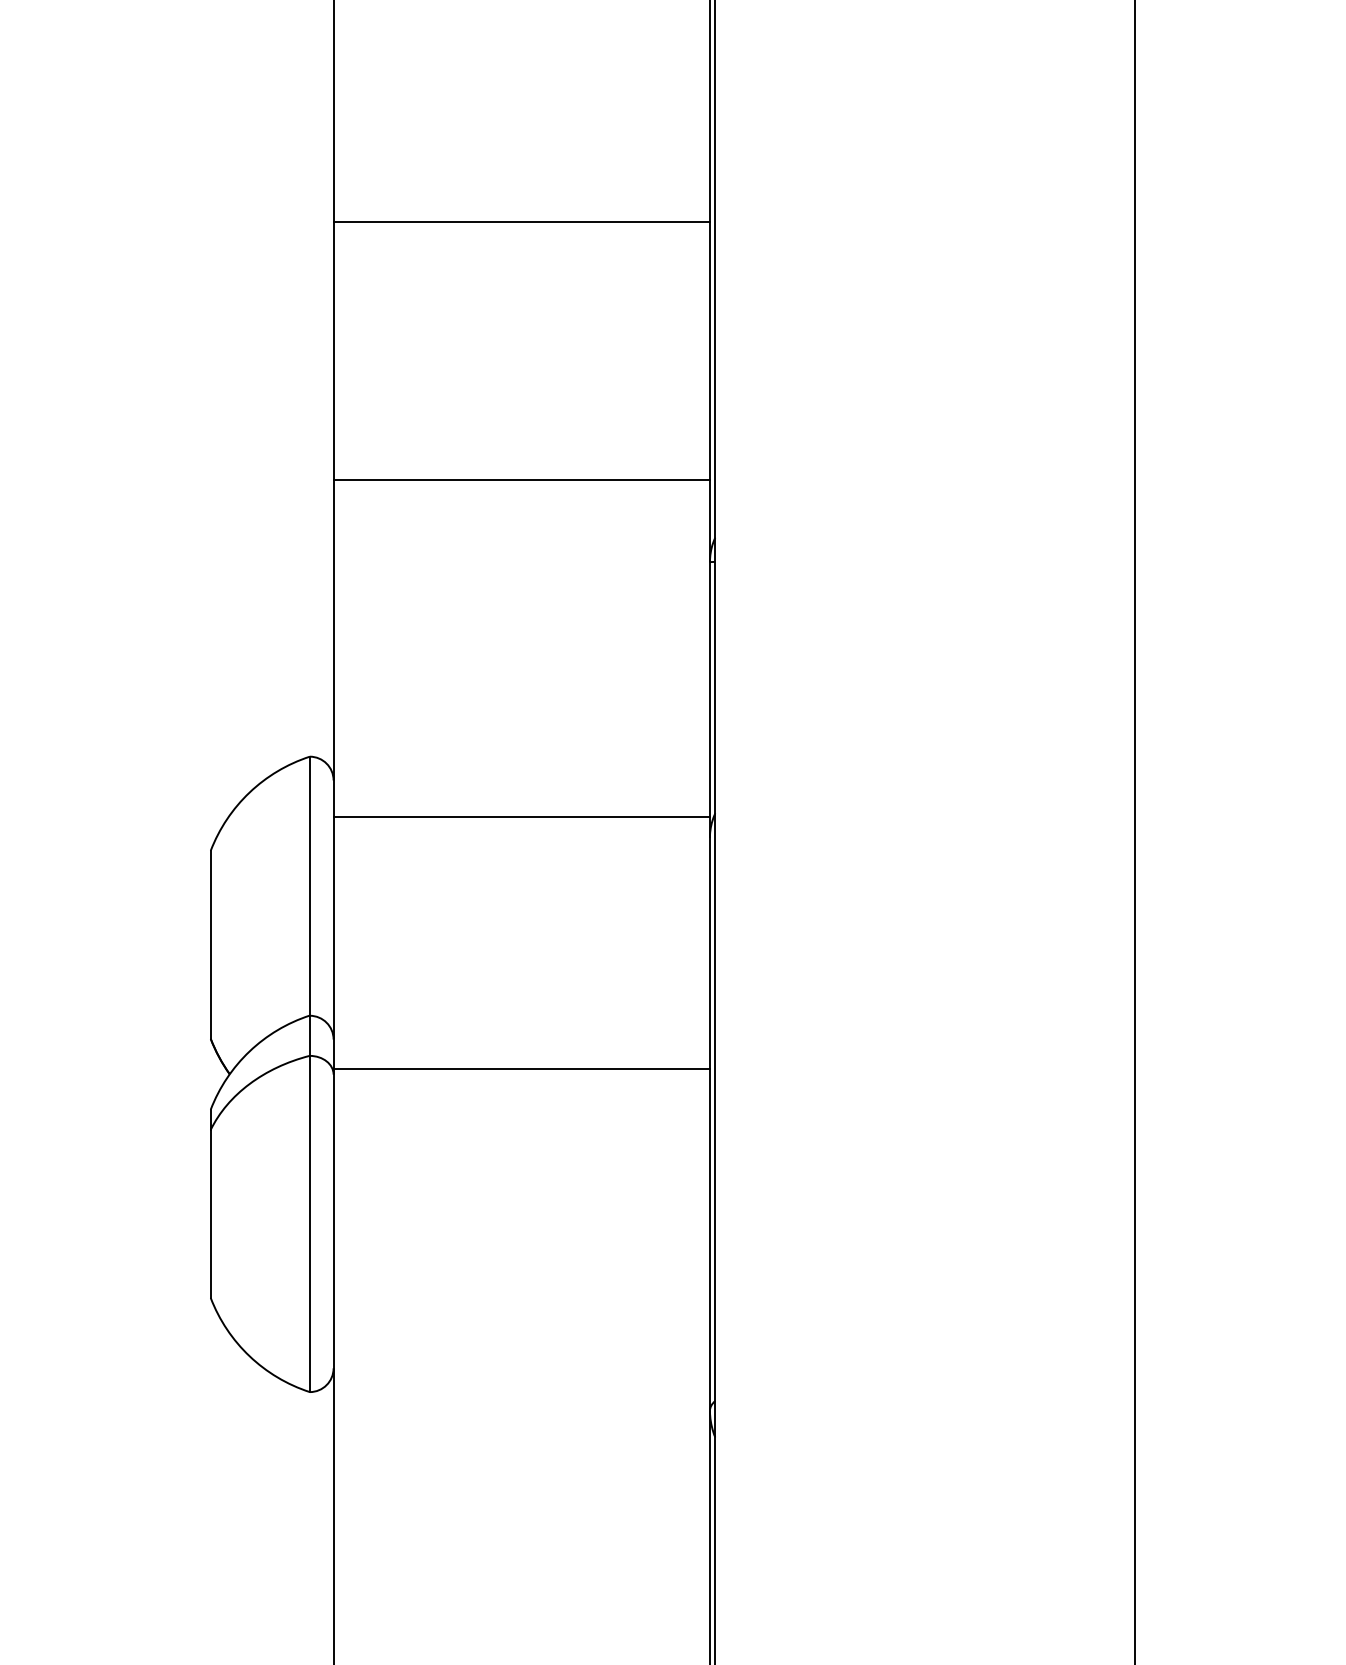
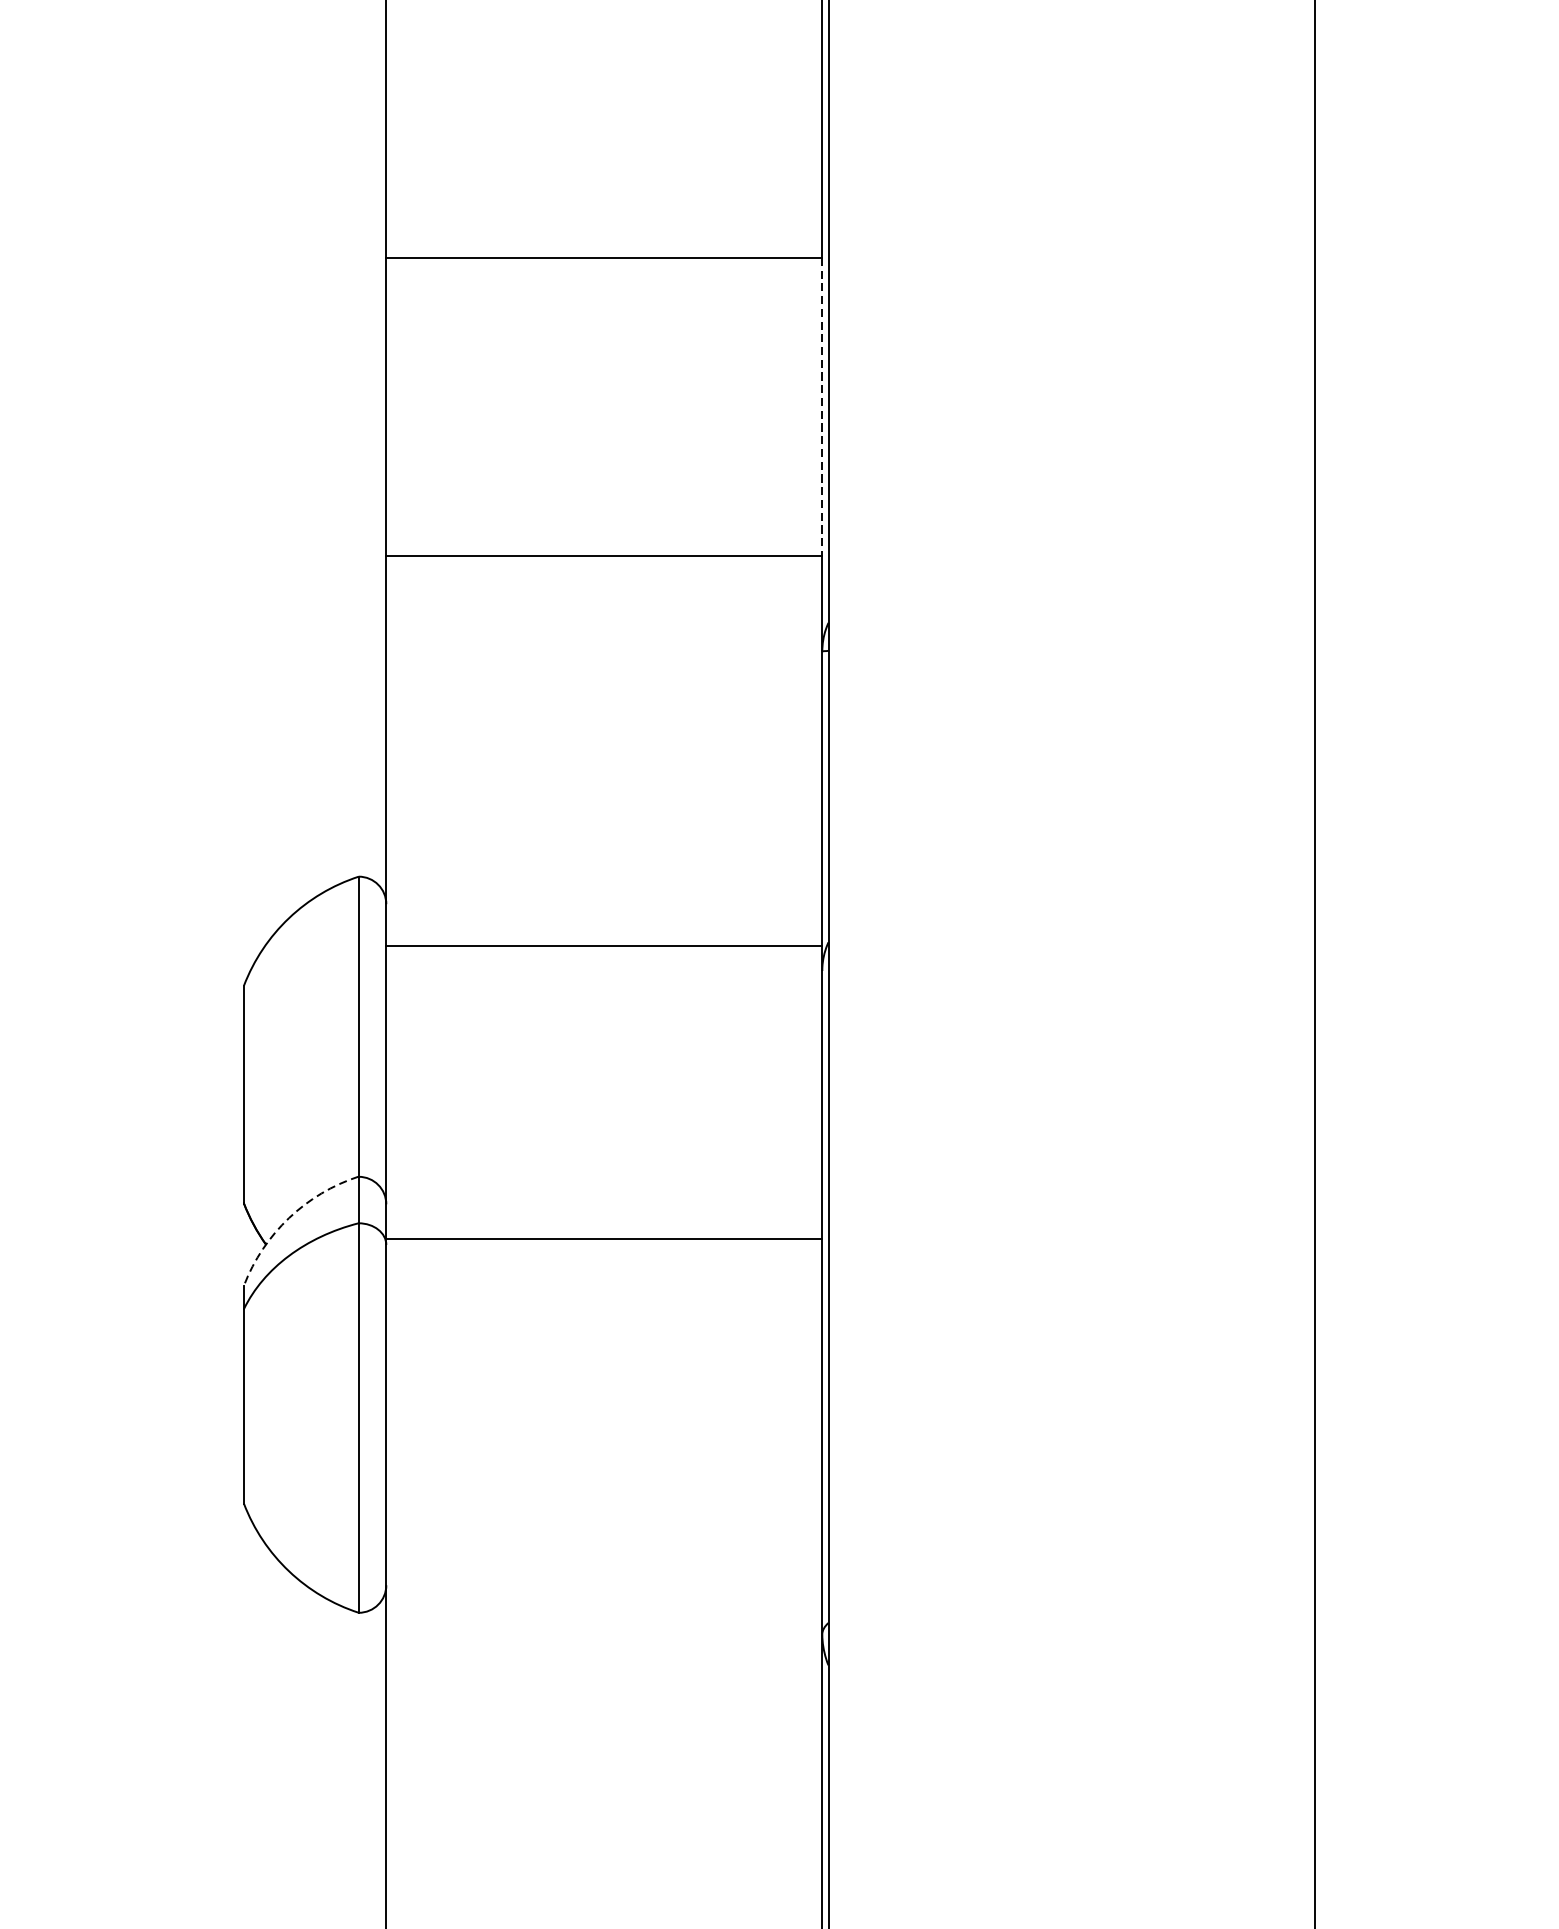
line: (709, 351) -> (821, 407), solid -> dashed
arc: (249, 1051) -> (288, 1218), solid -> dashed

